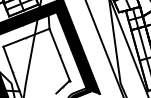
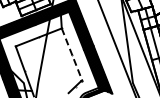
line: (60, 54) -> (72, 54), solid -> dashed

